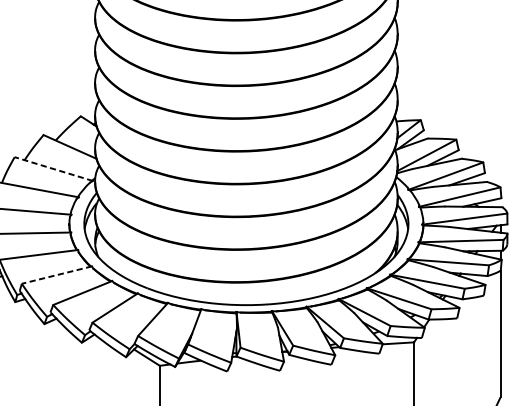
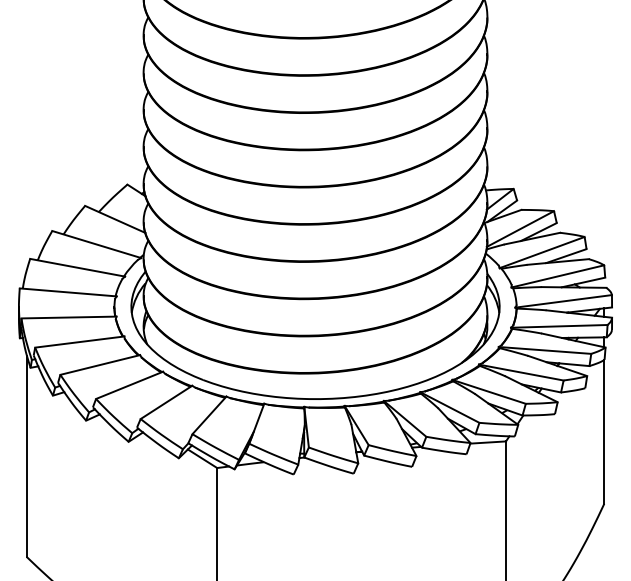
line: (53, 169) -> (96, 244), dashed -> solid
line: (56, 275) -> (99, 365), dashed -> solid

